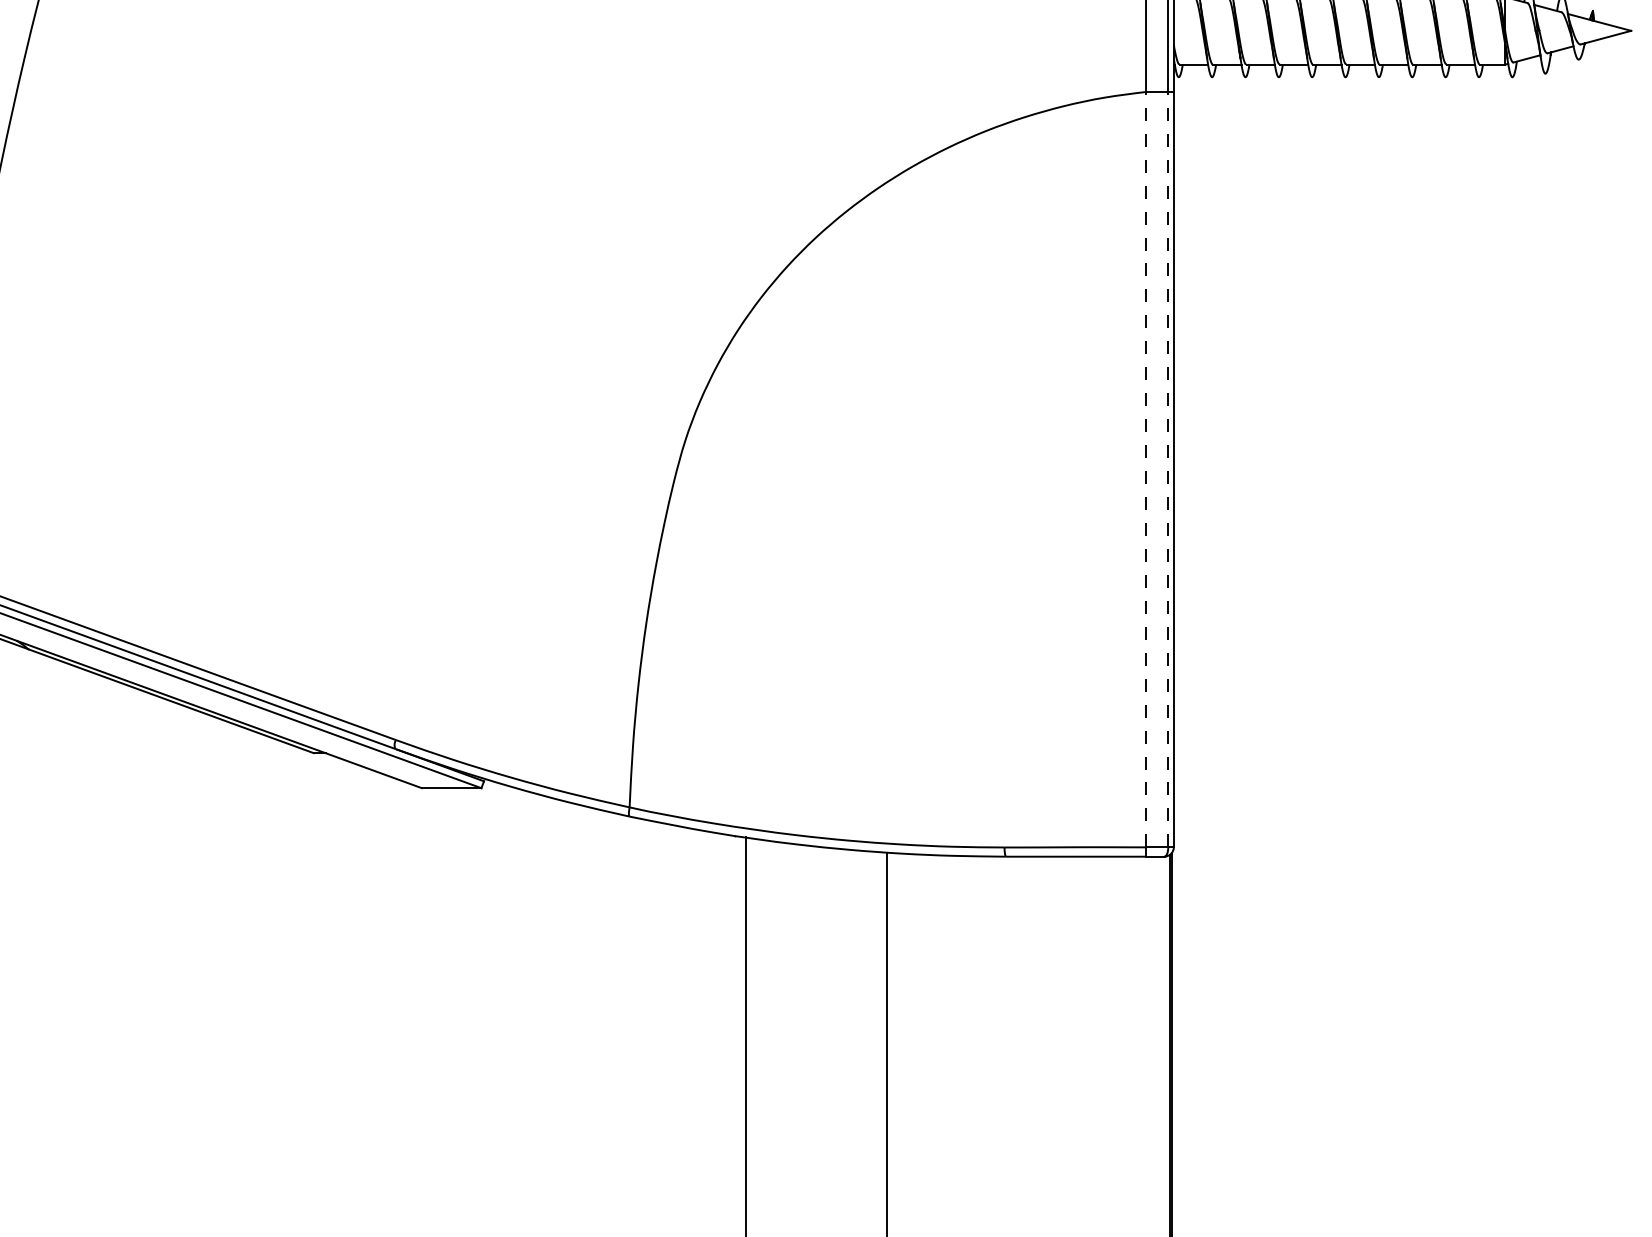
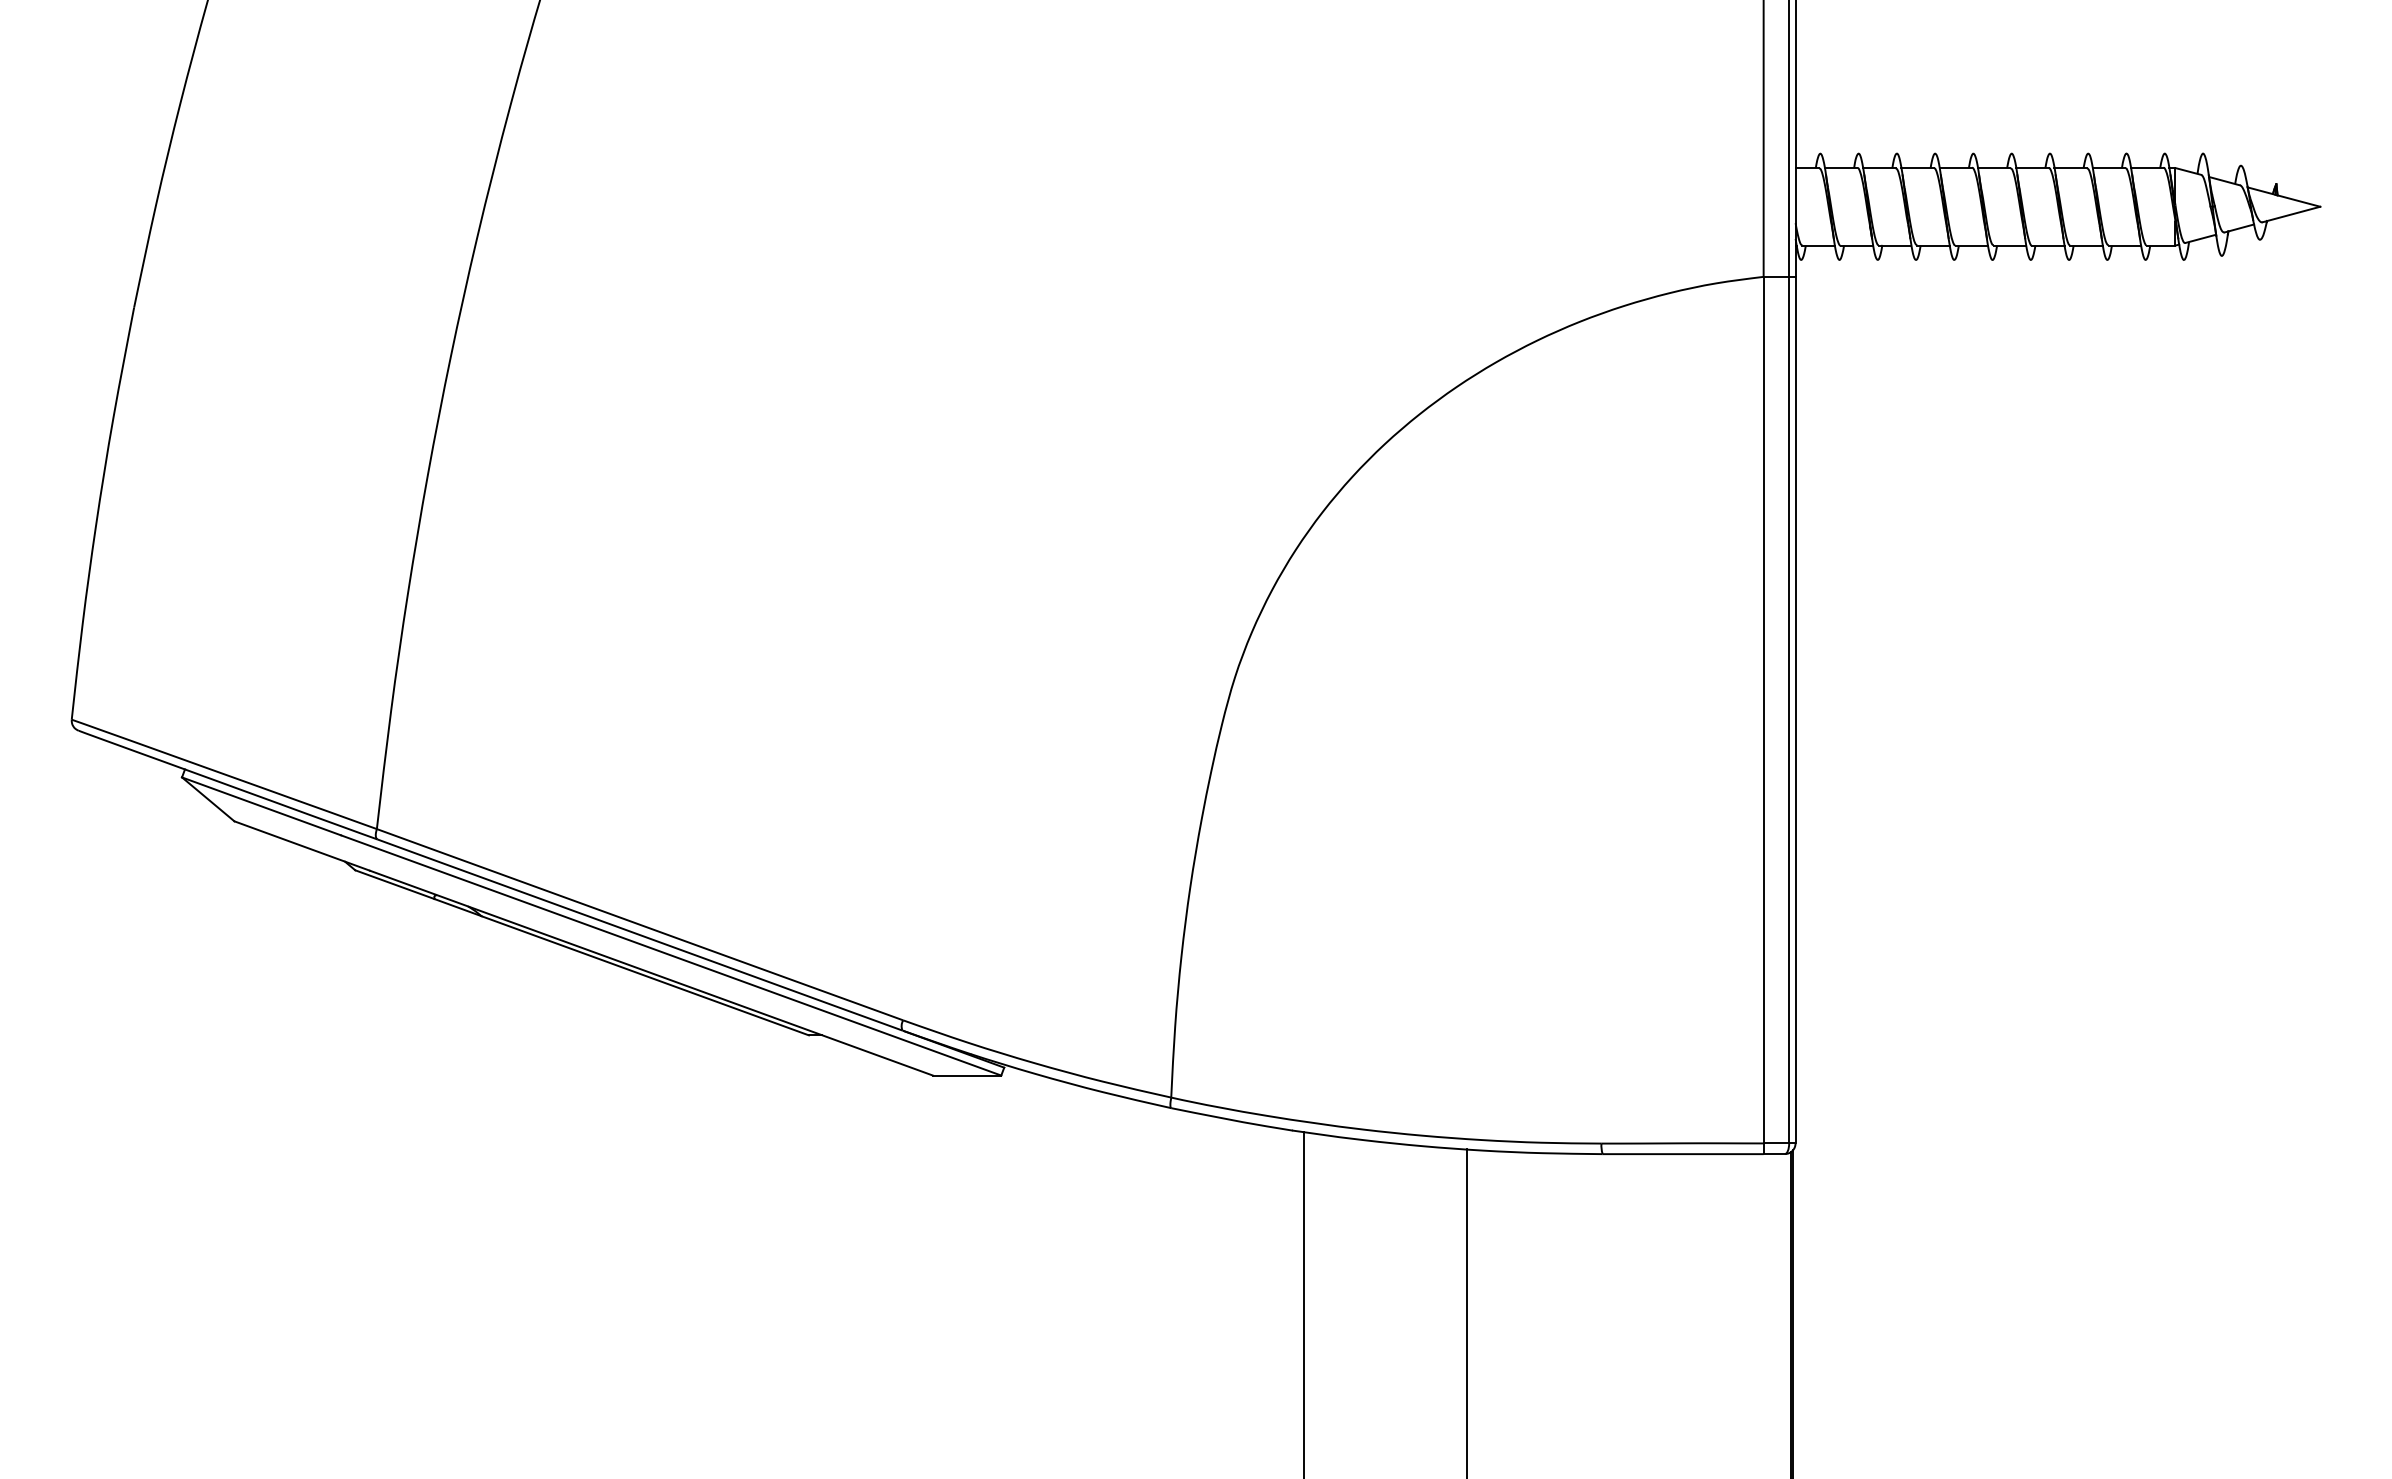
line: (1145, 469) -> (1763, 710), dashed -> solid
line: (1168, 469) -> (1789, 709), dashed -> solid

